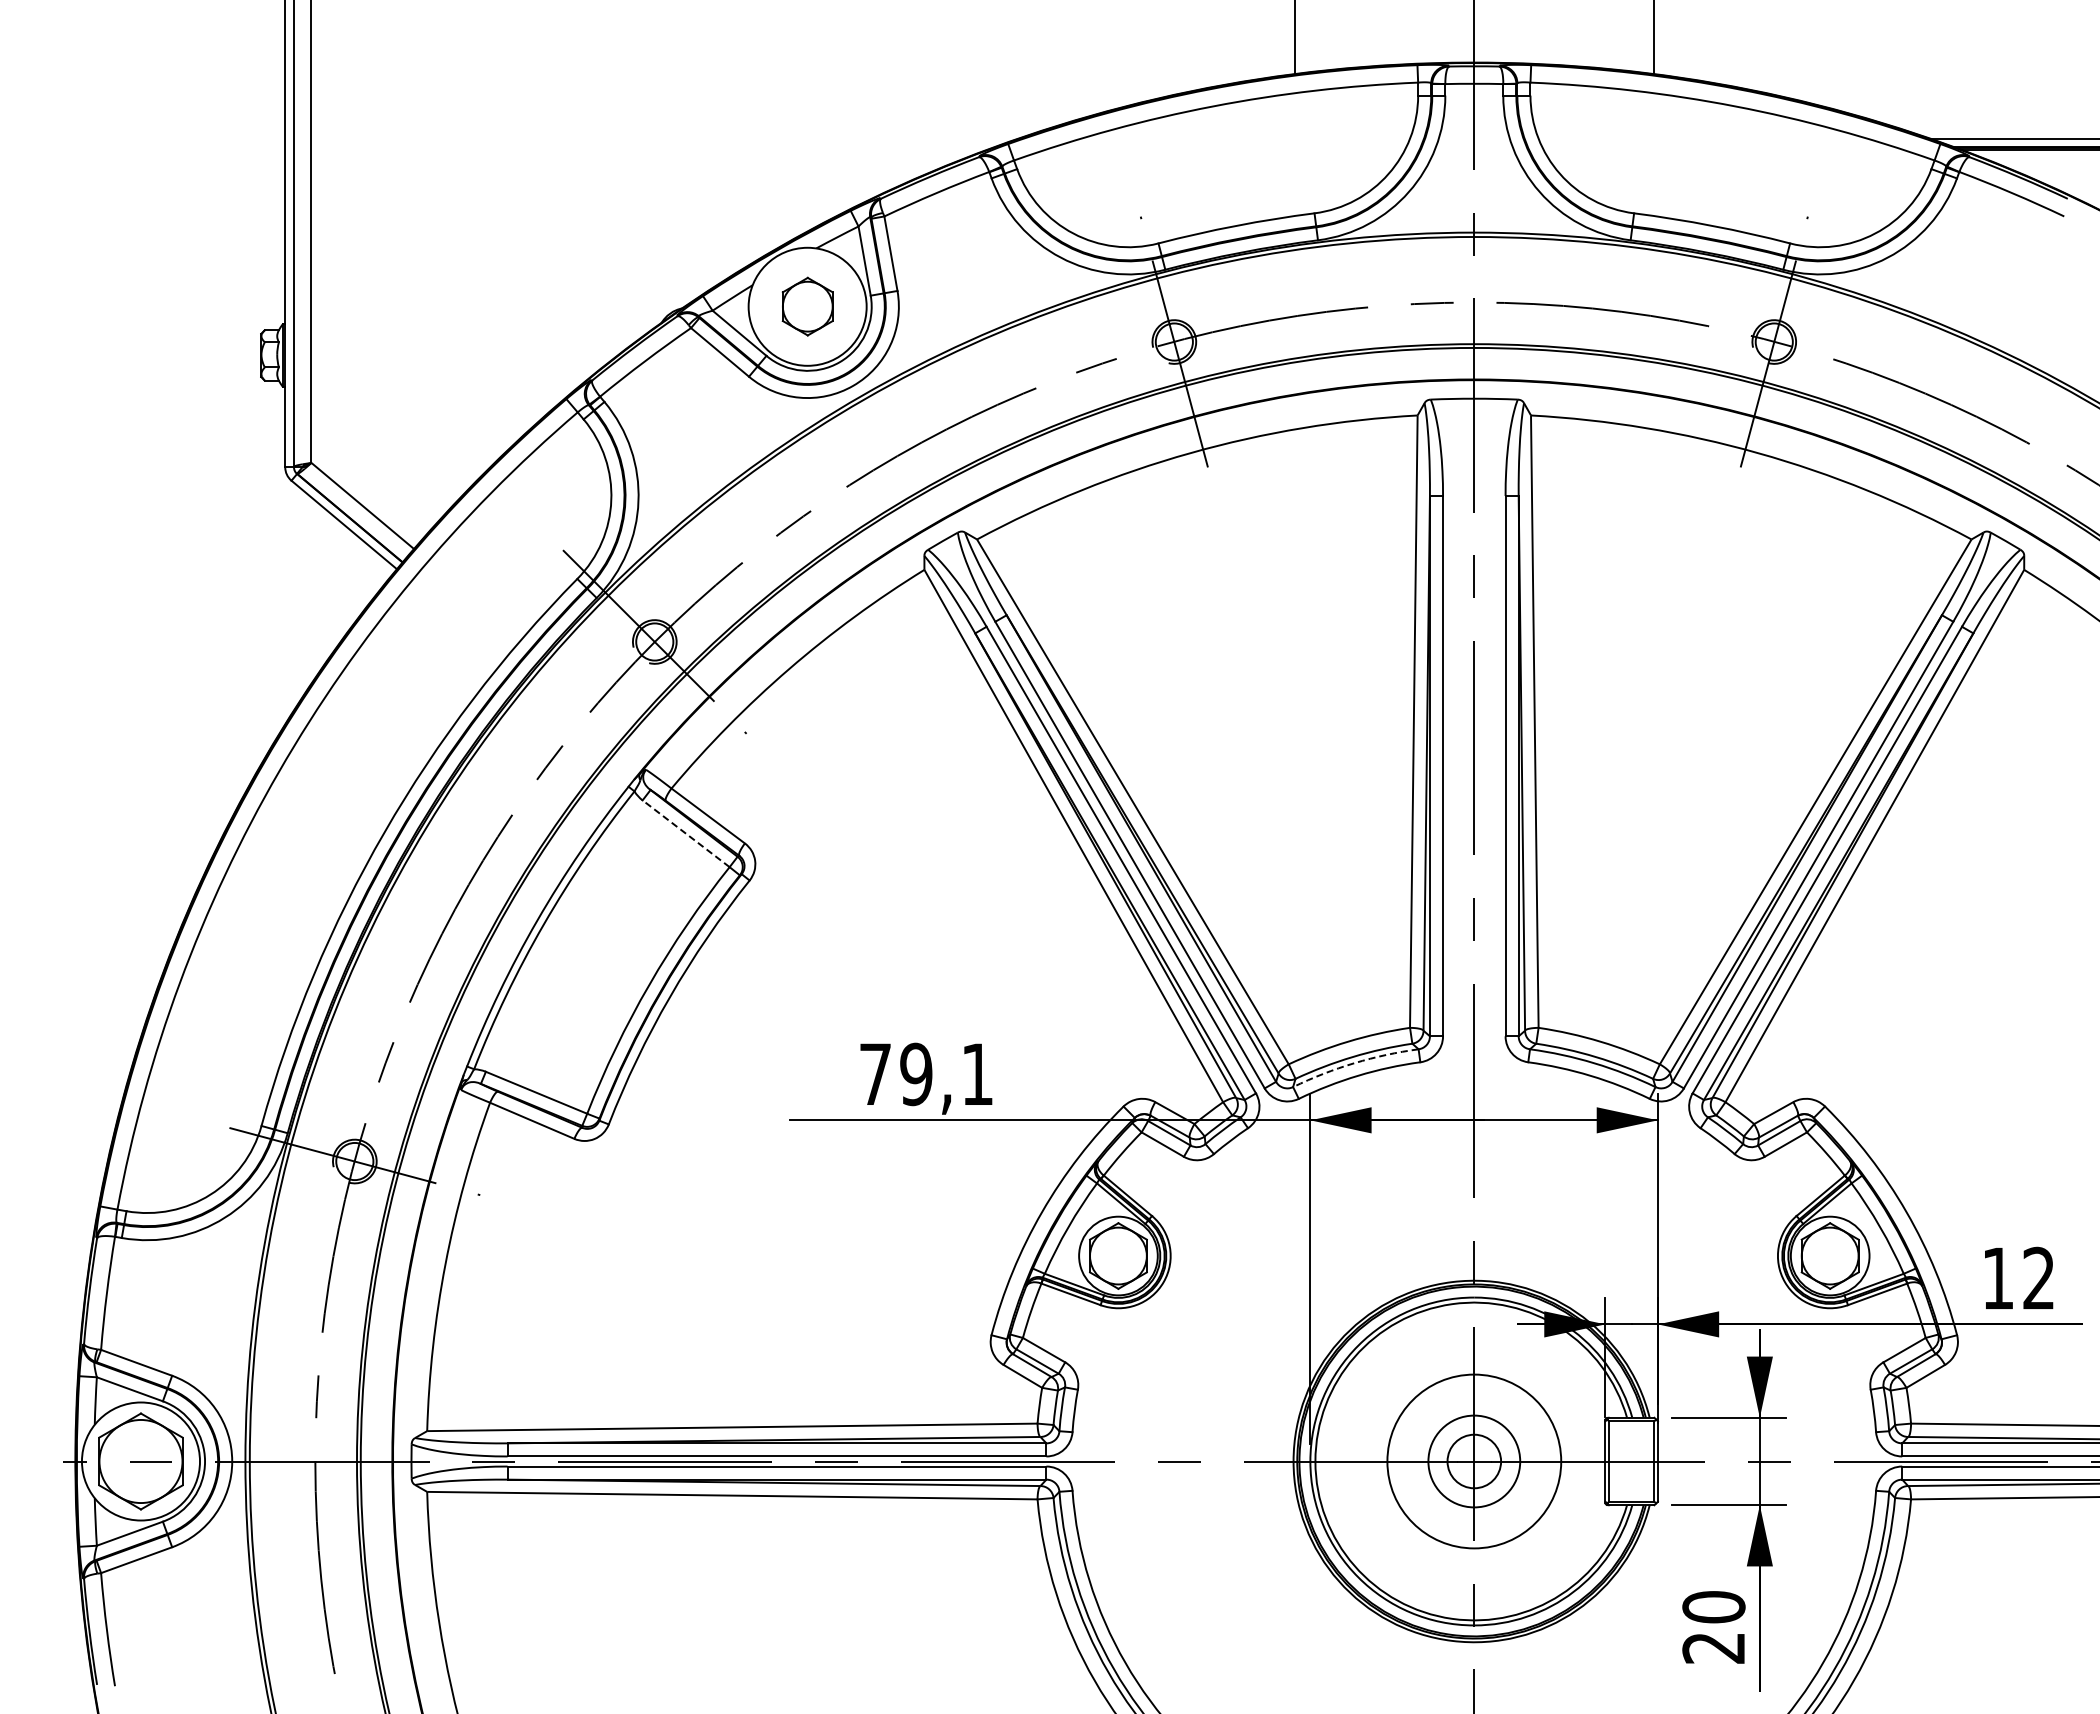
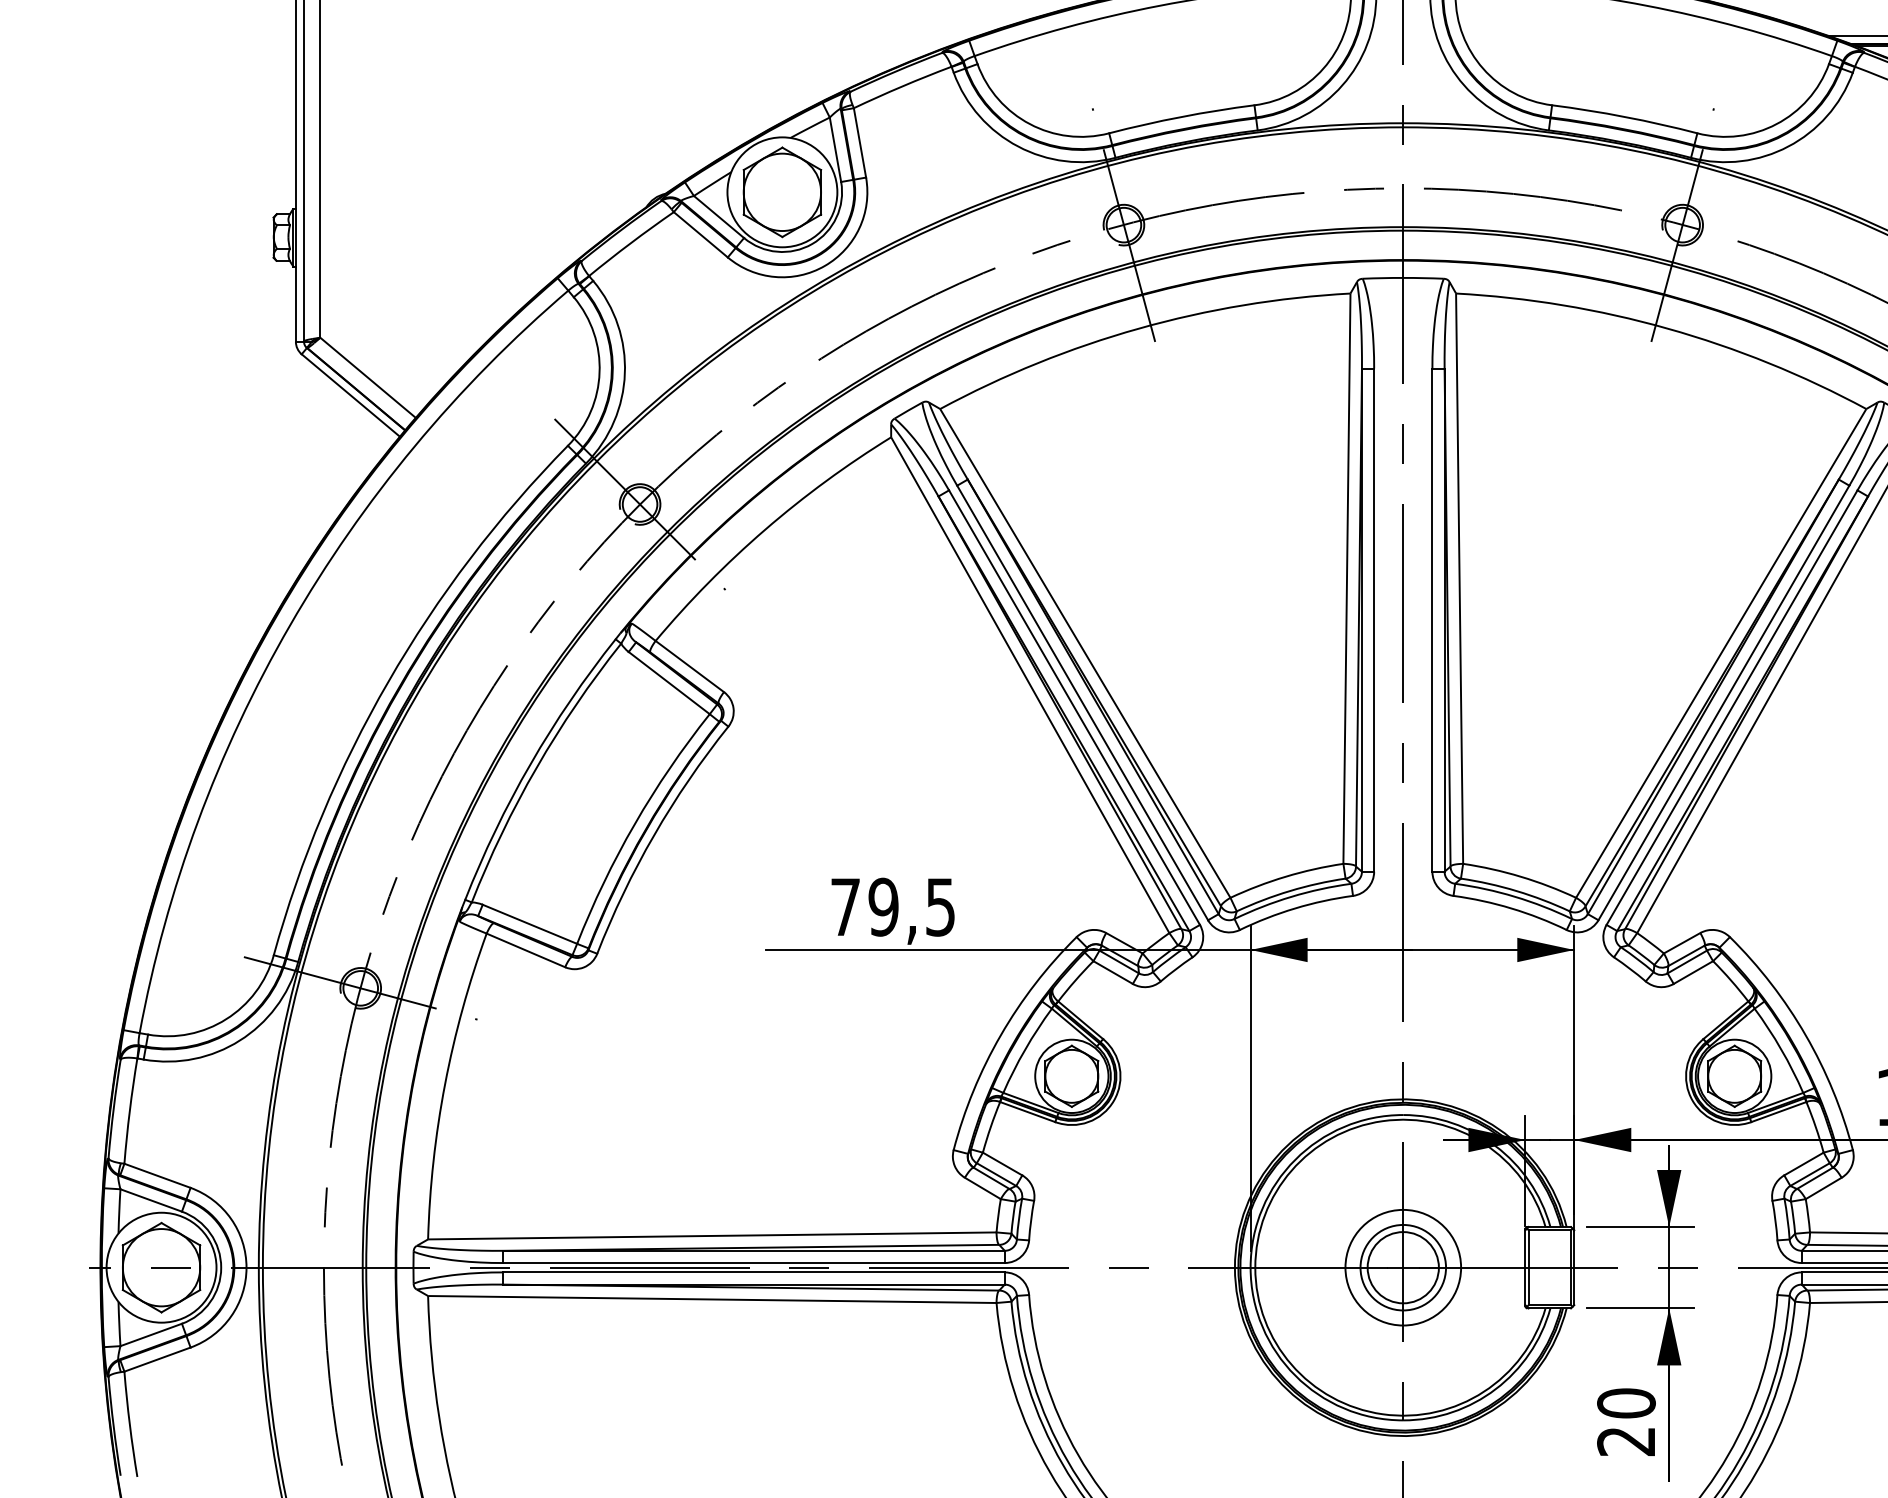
part: (807, 306) -> (782, 192), size x1.67
line: (686, 833) -> (669, 682), dashed -> solid
arc: (1354, 1063) -> (1291, 897), dashed -> solid
text: (977, 1074) -> (940, 907), 79,1 -> 79,5
circle: (1474, 1461) -> (1403, 1267), size x0.71
circle: (1474, 1461) -> (1403, 1267), size x1.43

